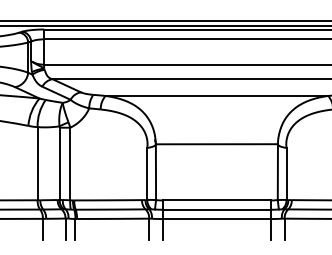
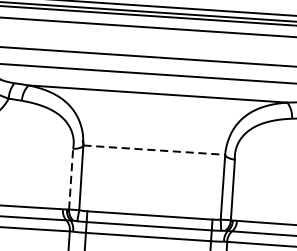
line: (217, 144) -> (154, 150), solid -> dashed
line: (147, 173) -> (71, 178), solid -> dashed

